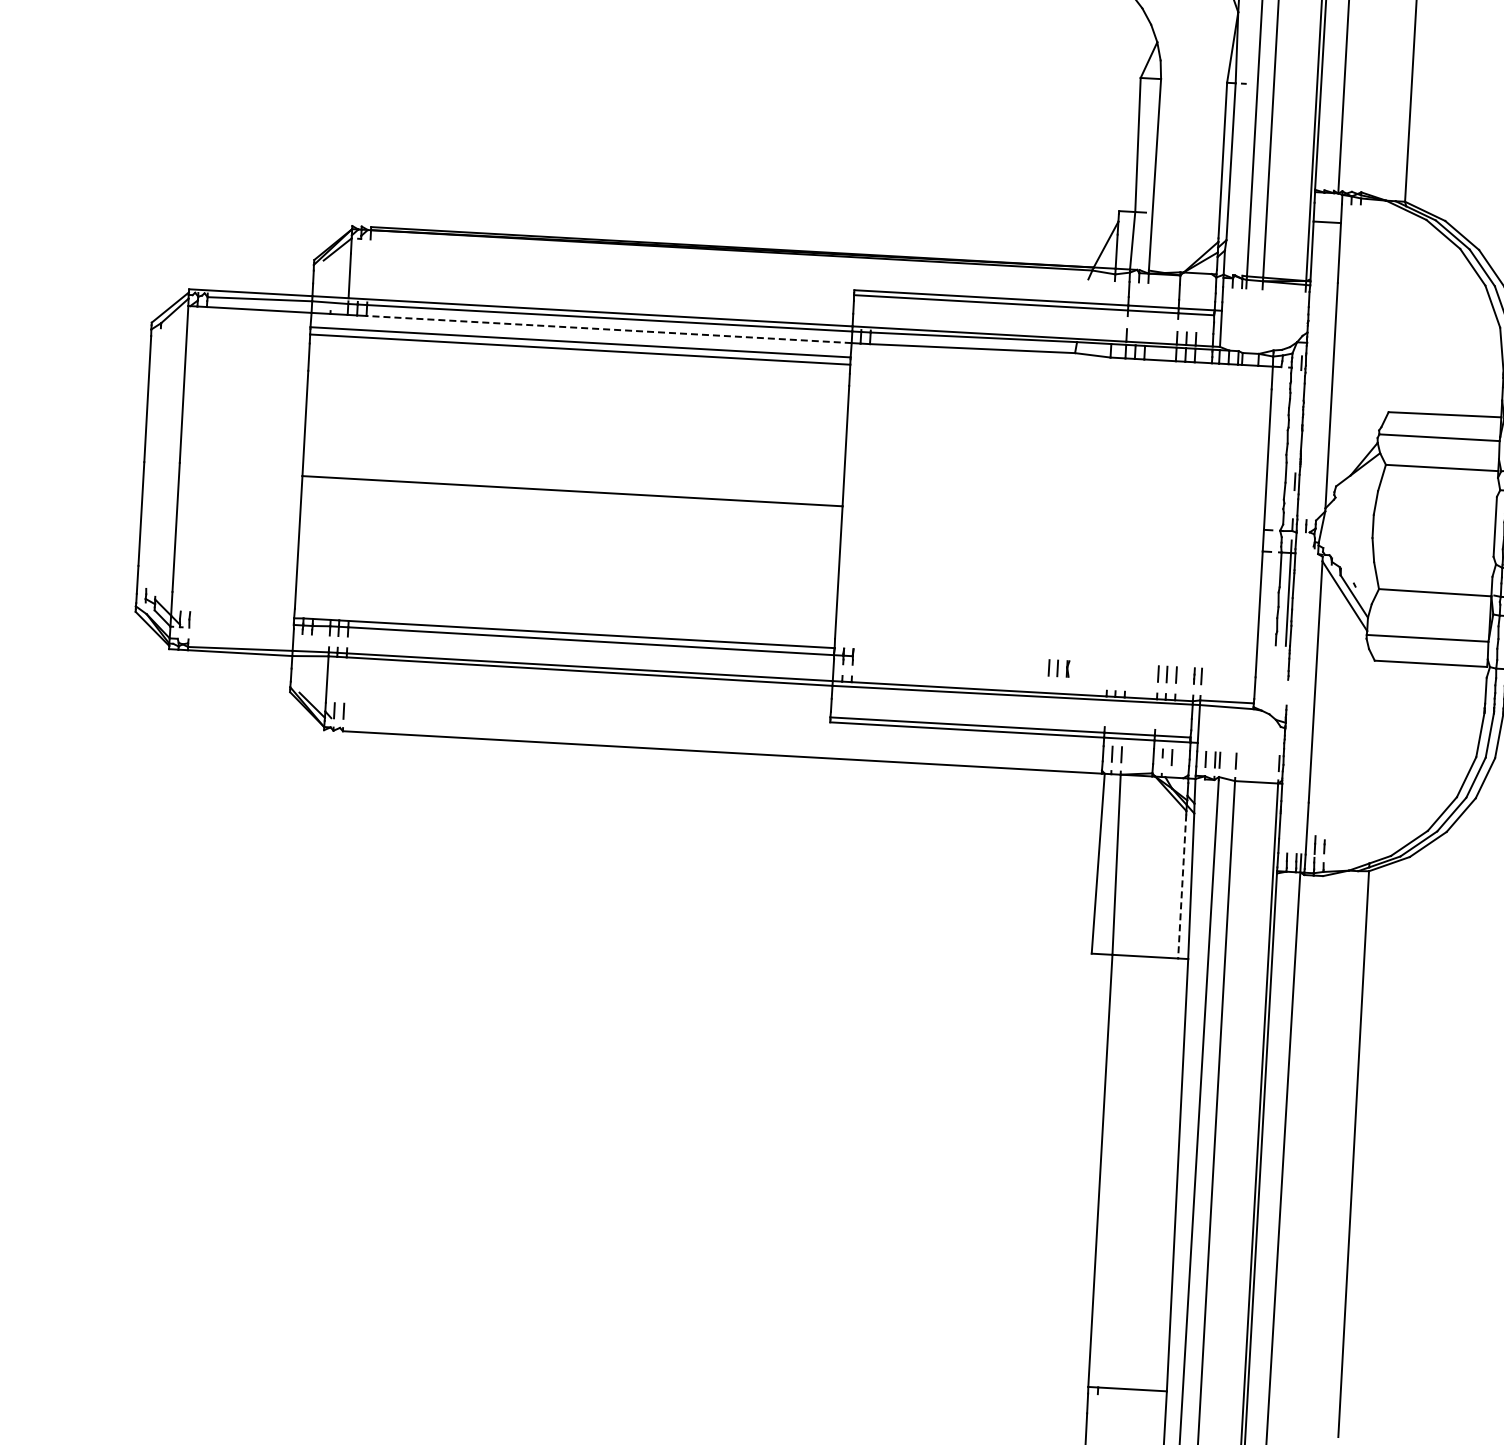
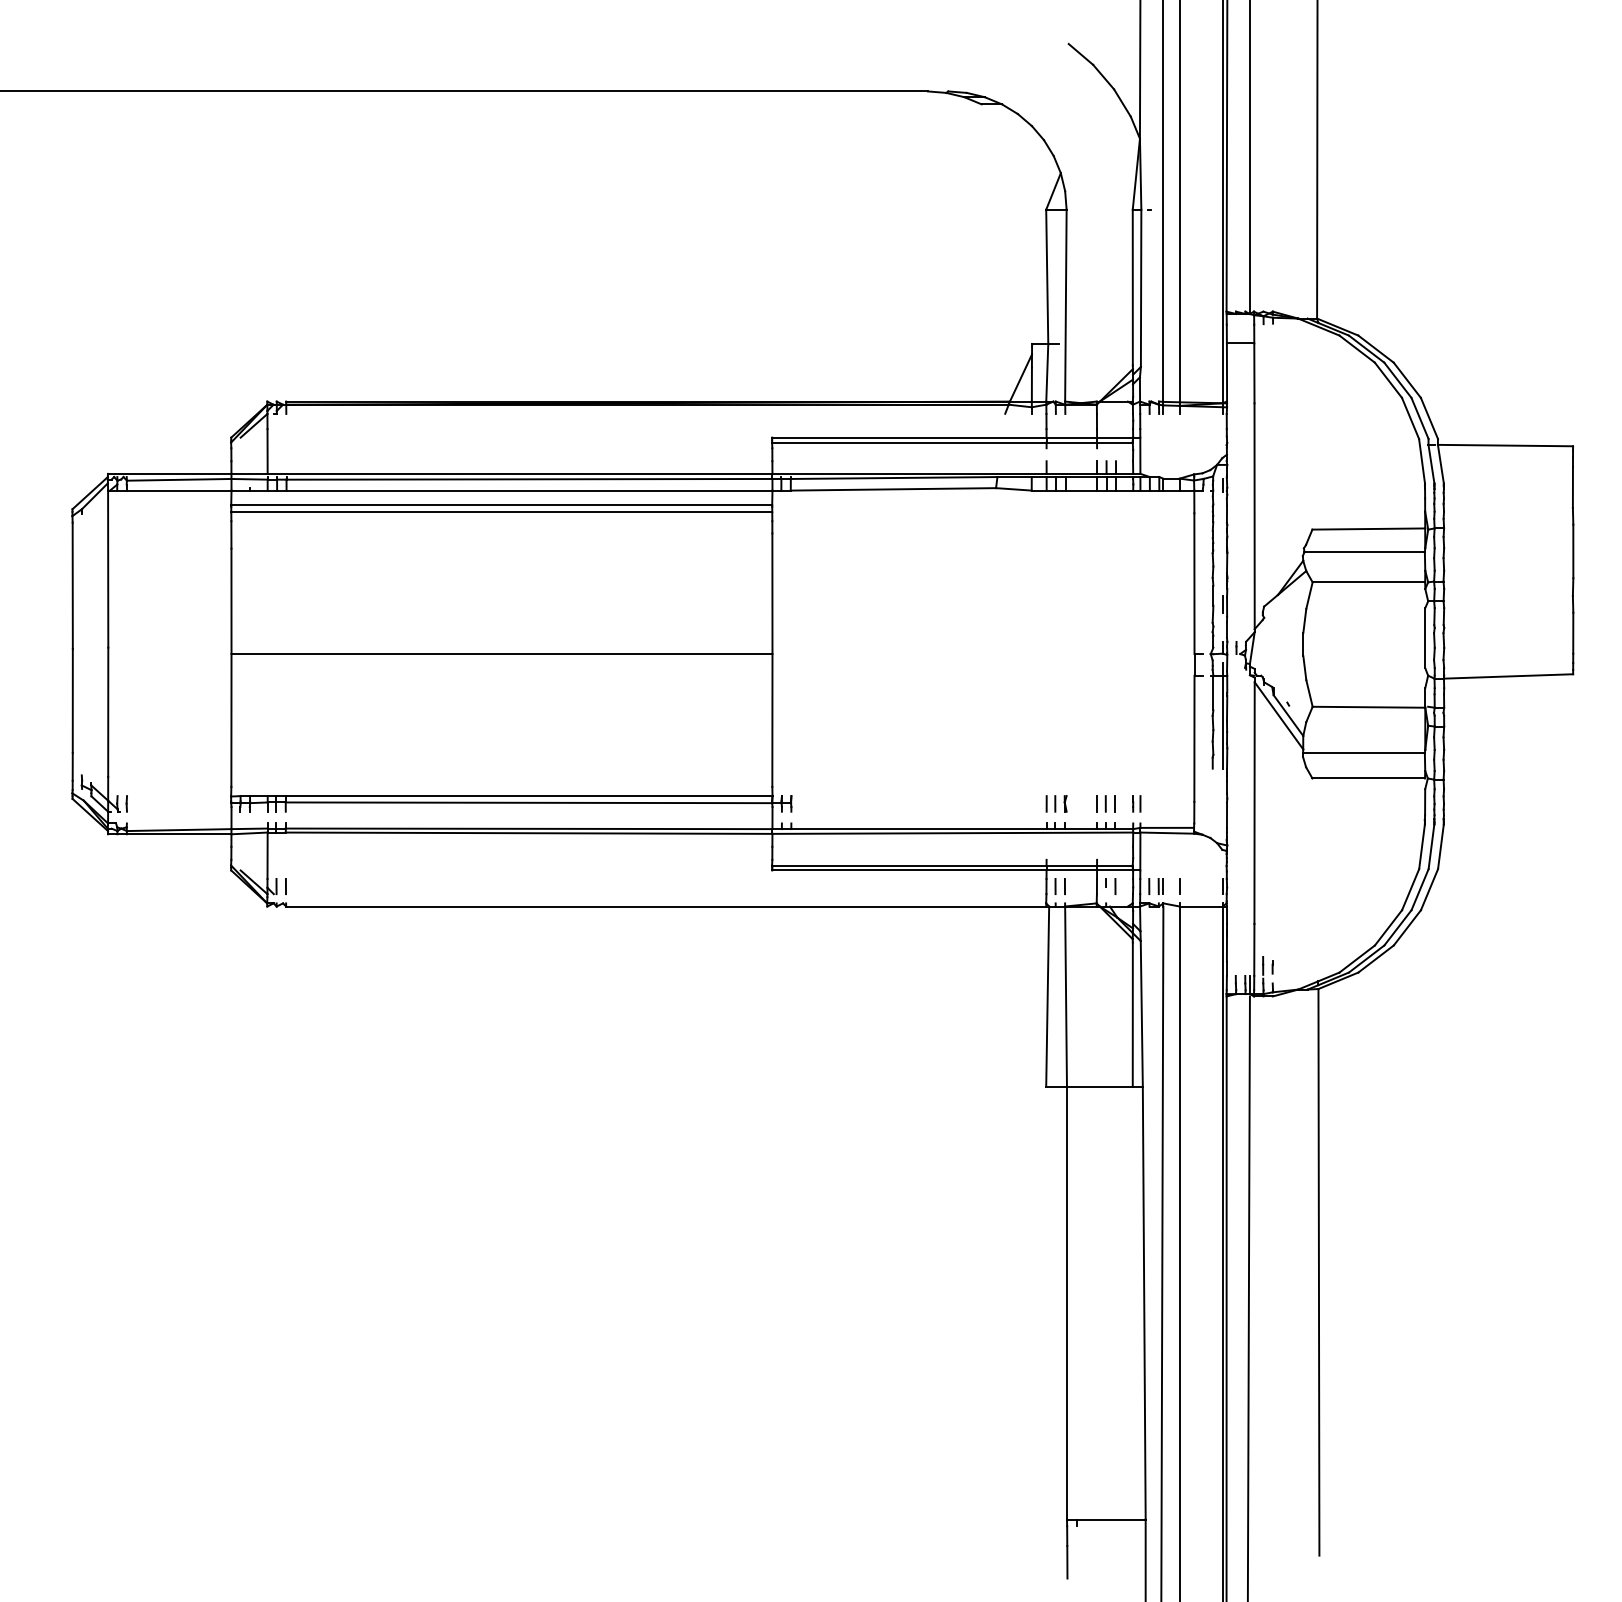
line: (609, 329) -> (529, 490), dashed -> solid
part: (1058, 668) -> (1056, 803), moved
line: (1286, 692) -> (1226, 815), added
line: (1181, 887) -> (1132, 1015), dashed -> solid

